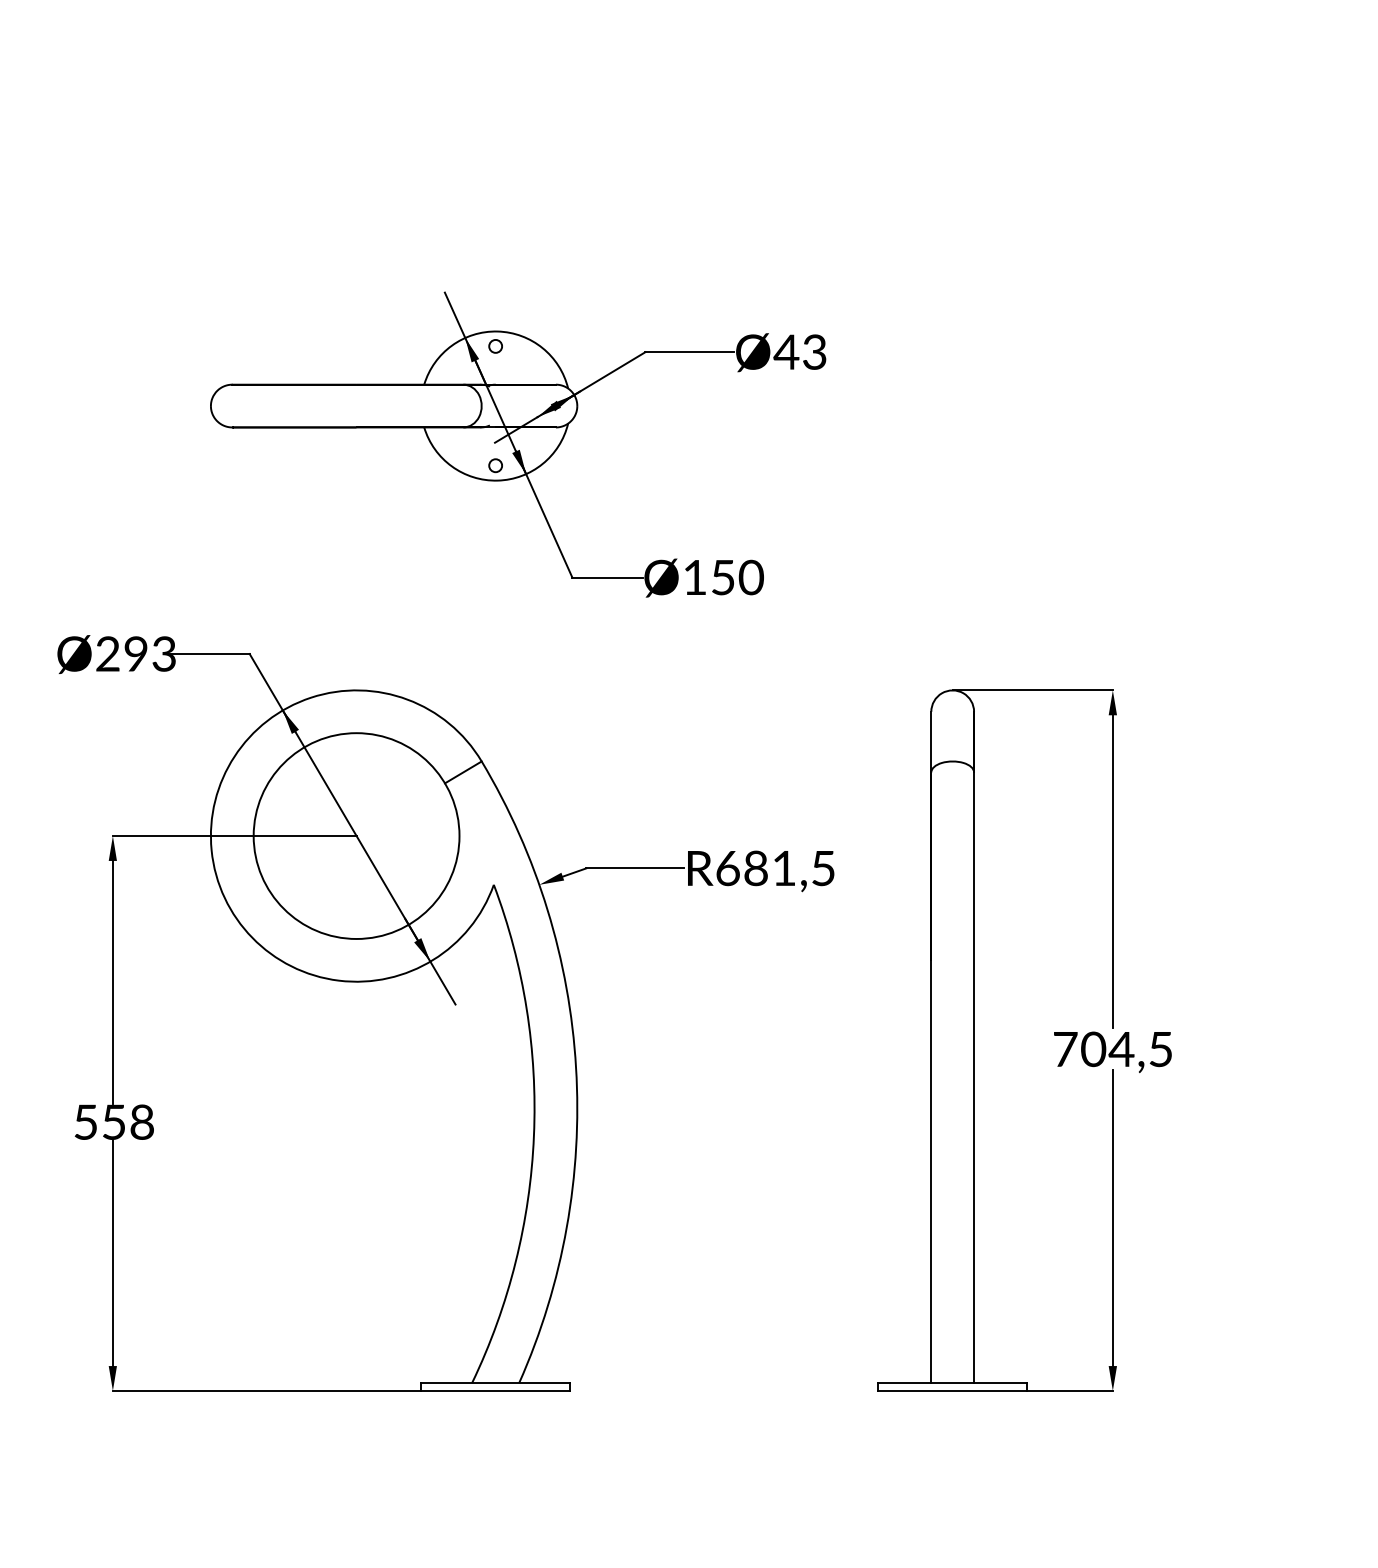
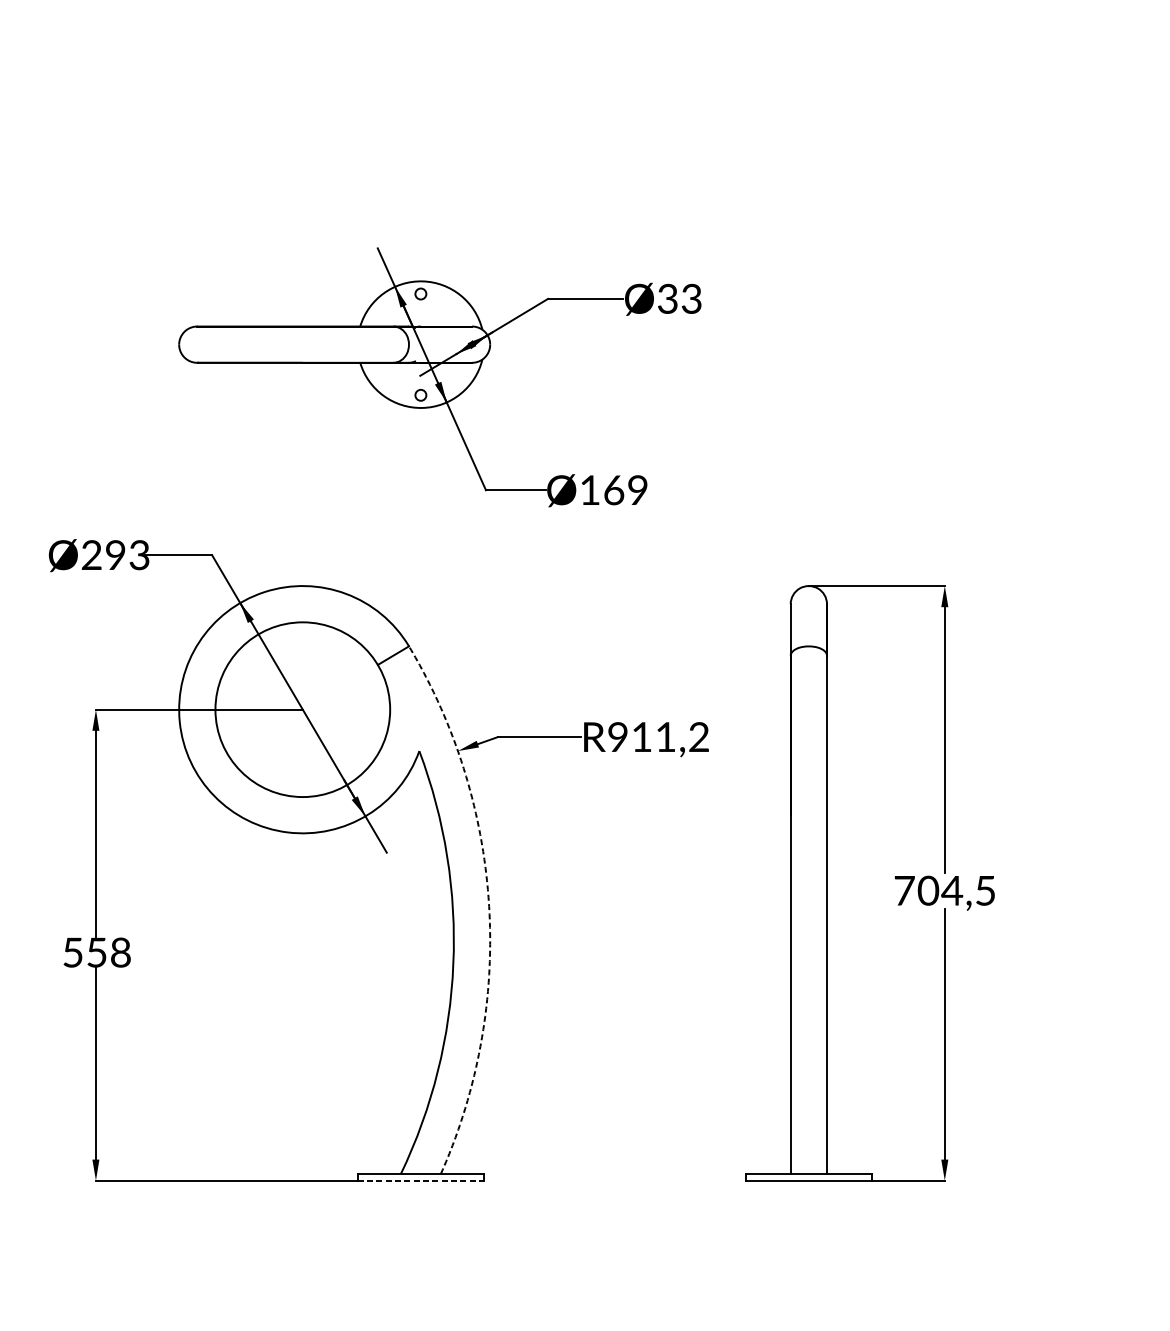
text: (786, 351) -> (667, 298), Ø43 -> Ø33
text: (737, 577) -> (626, 490), Ø150 -> Ø169
text: (775, 868) -> (658, 737), R681,5 -> R911,2
arc: (576, 1067) -> (489, 906), solid -> dashed
line: (495, 1390) -> (420, 1180), solid -> dashed

